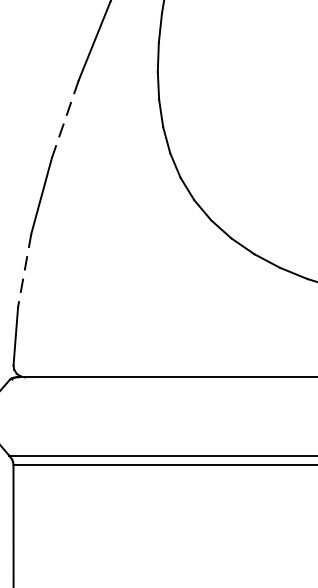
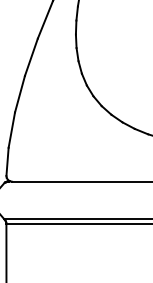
line: (65, 119) -> (31, 57), dashed -> solid
line: (24, 271) -> (11, 130), dashed -> solid

